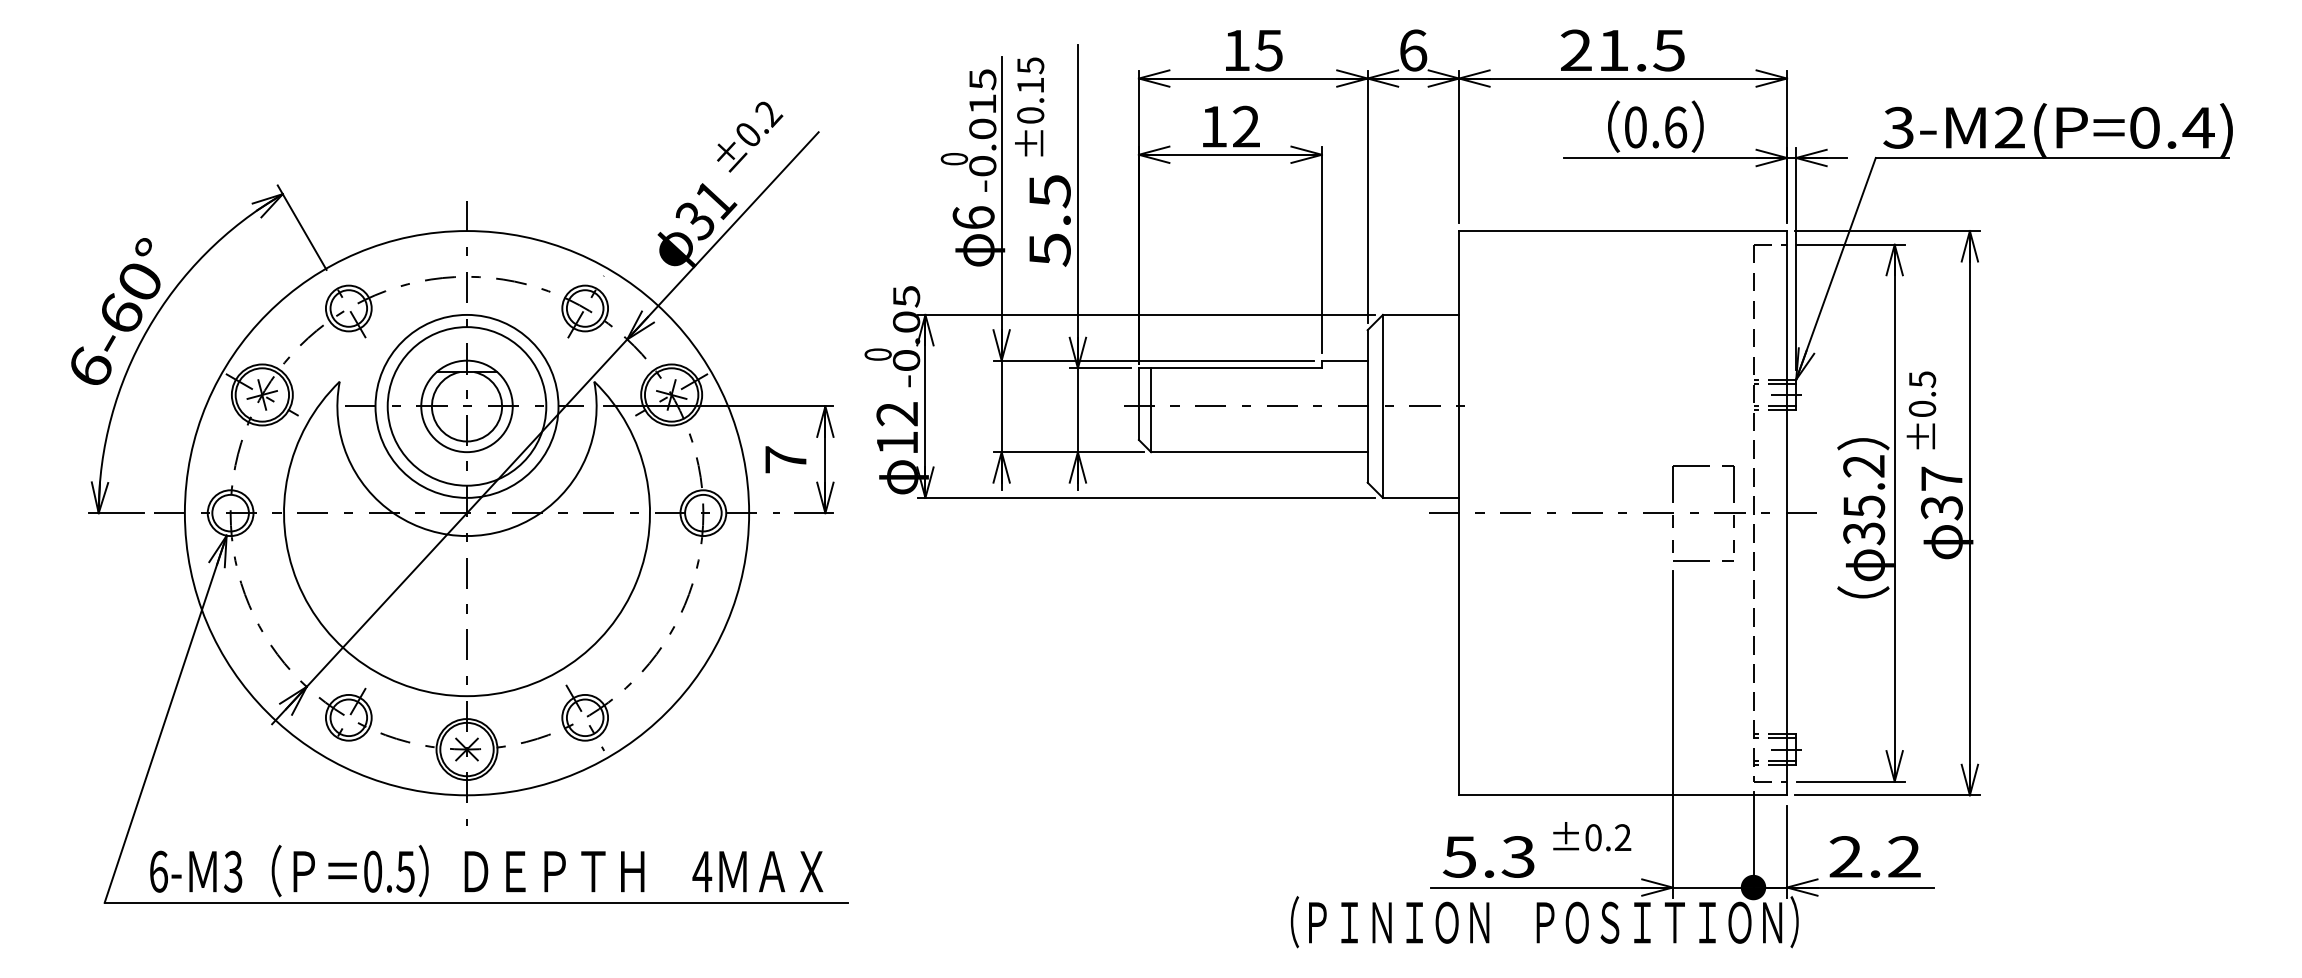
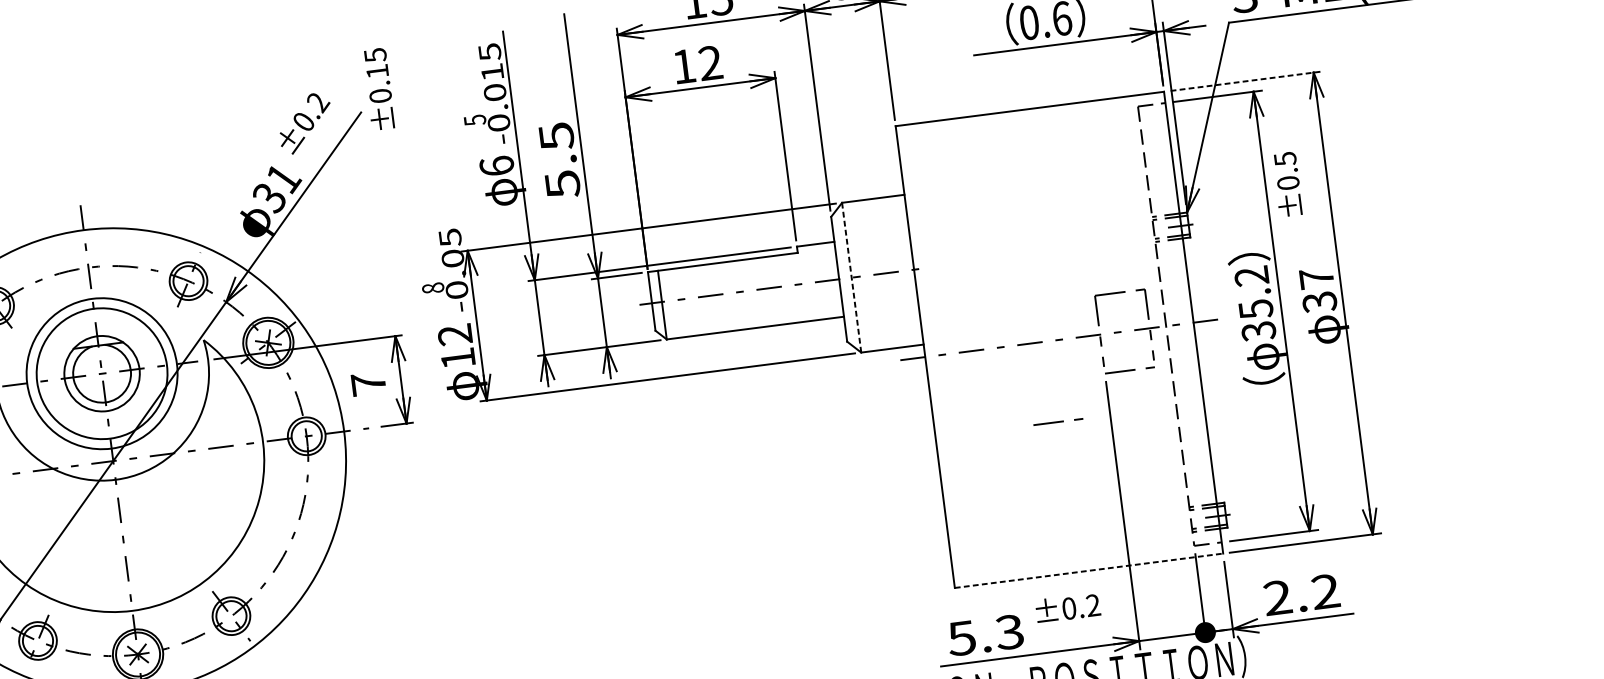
text: (1029, 106) -> (378, 88), moved
text: (953, 159) -> (474, 120), 0 -> 5
line: (1888, 231) -> (1247, 81), solid -> dashed
text: (878, 354) -> (433, 288), 0 -> 8
line: (1382, 405) -> (851, 276), solid -> dashed
text: (1921, 410) -> (1287, 184), moved
line: (1609, 611) -> (1058, 421), added
line: (1623, 795) -> (1089, 570), solid -> dashed

